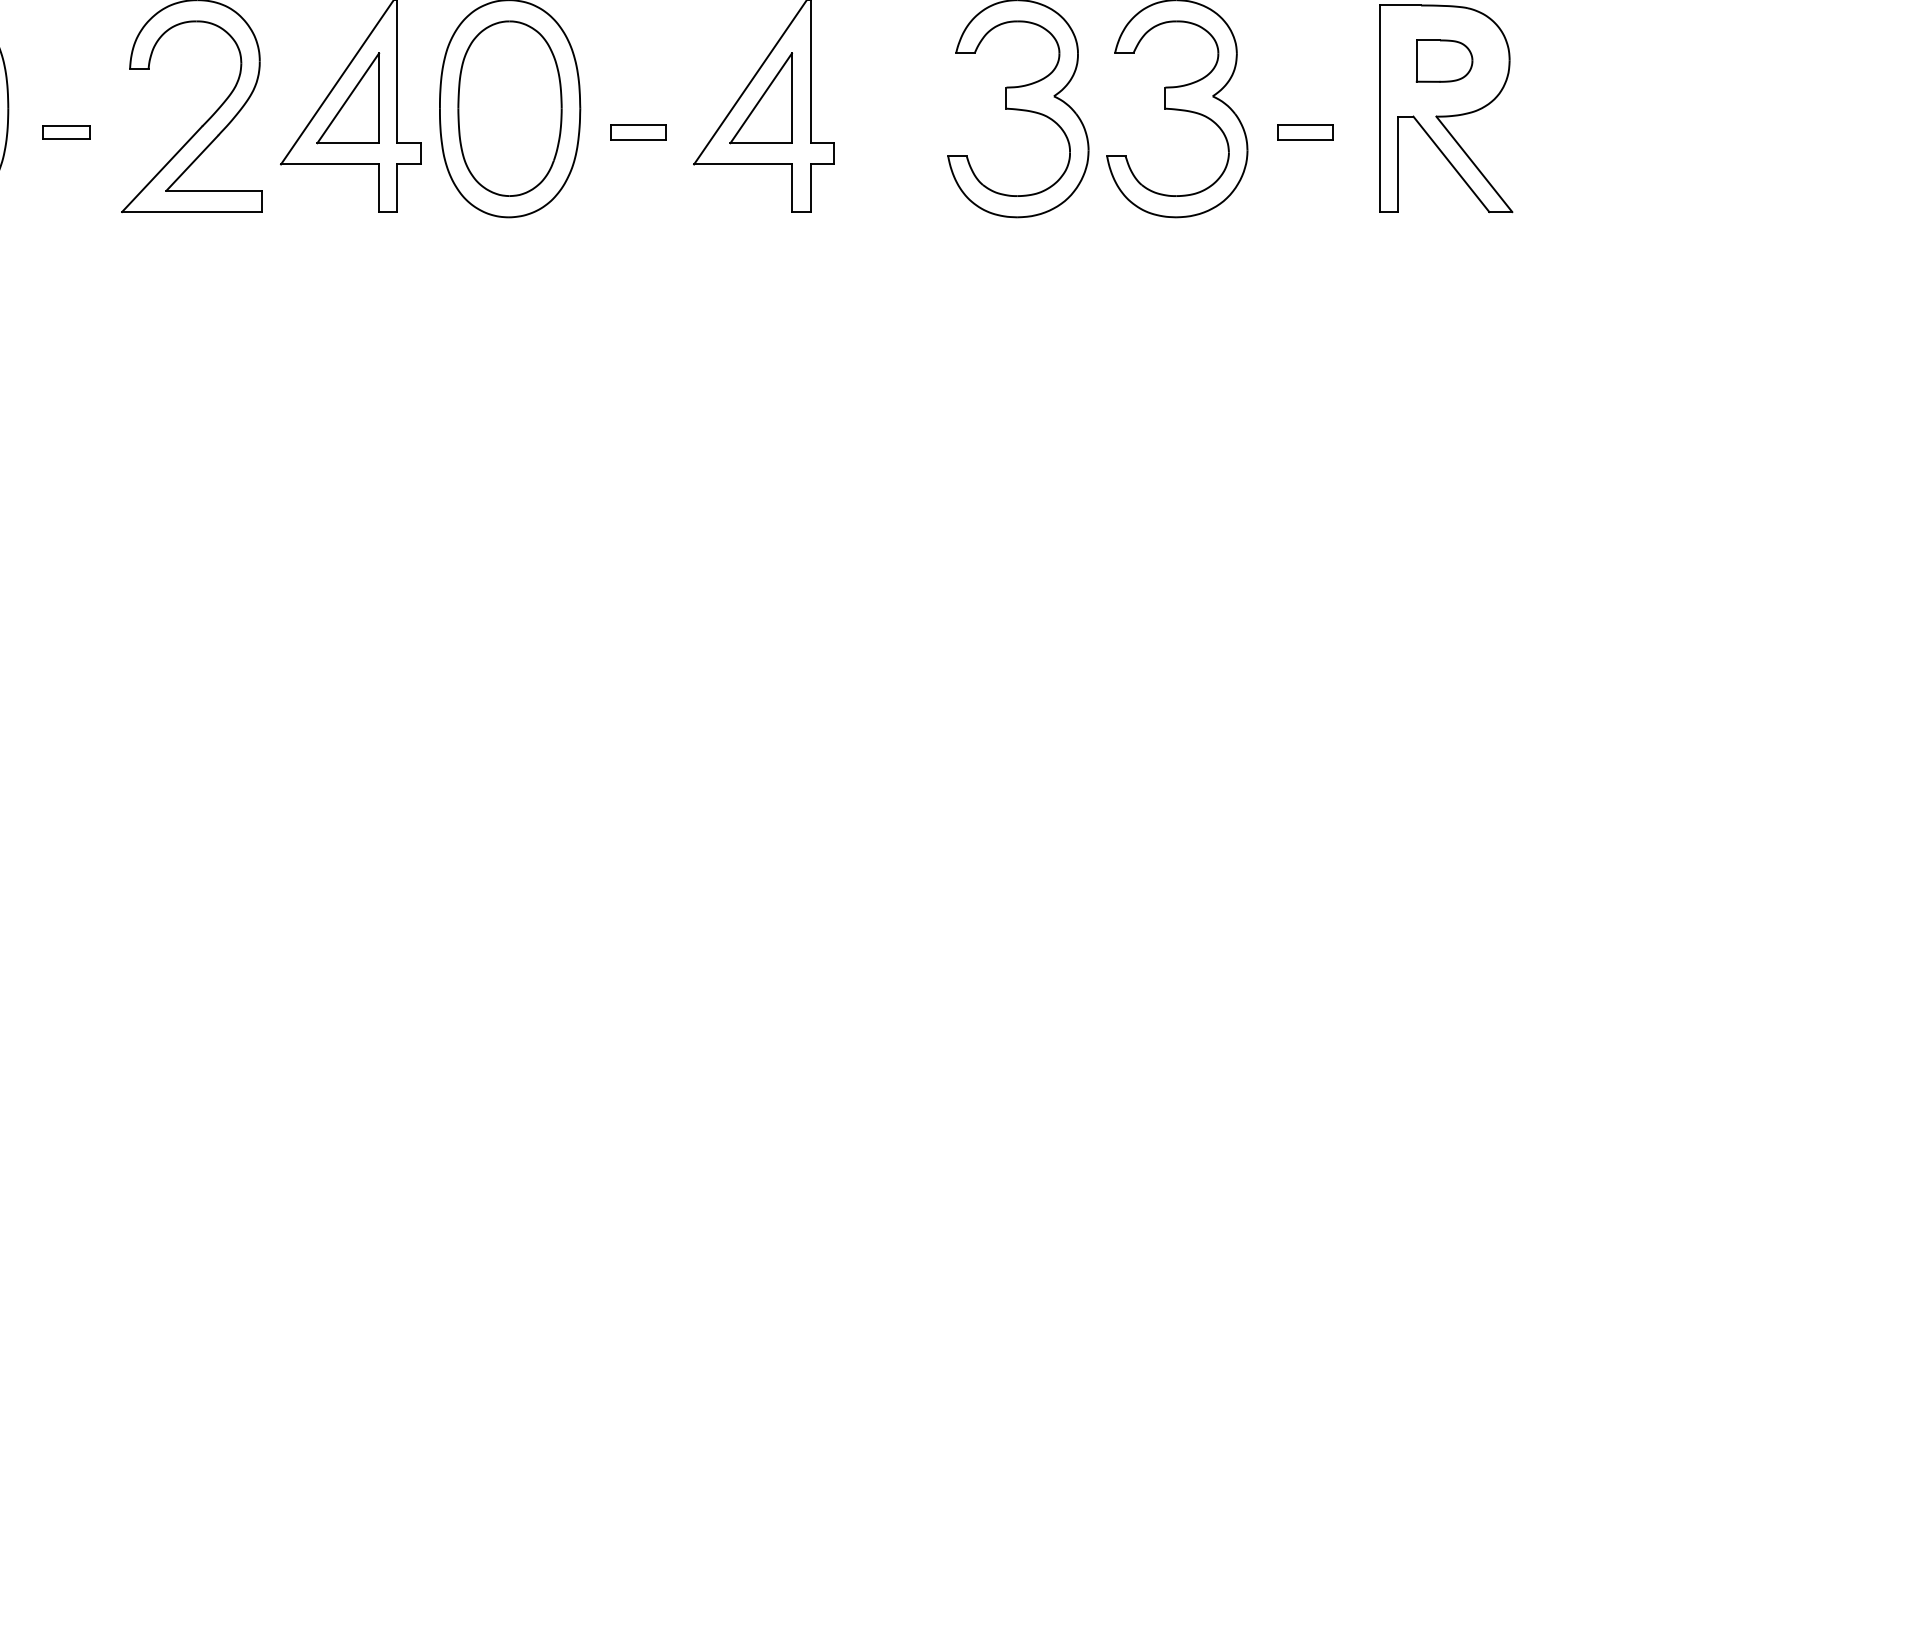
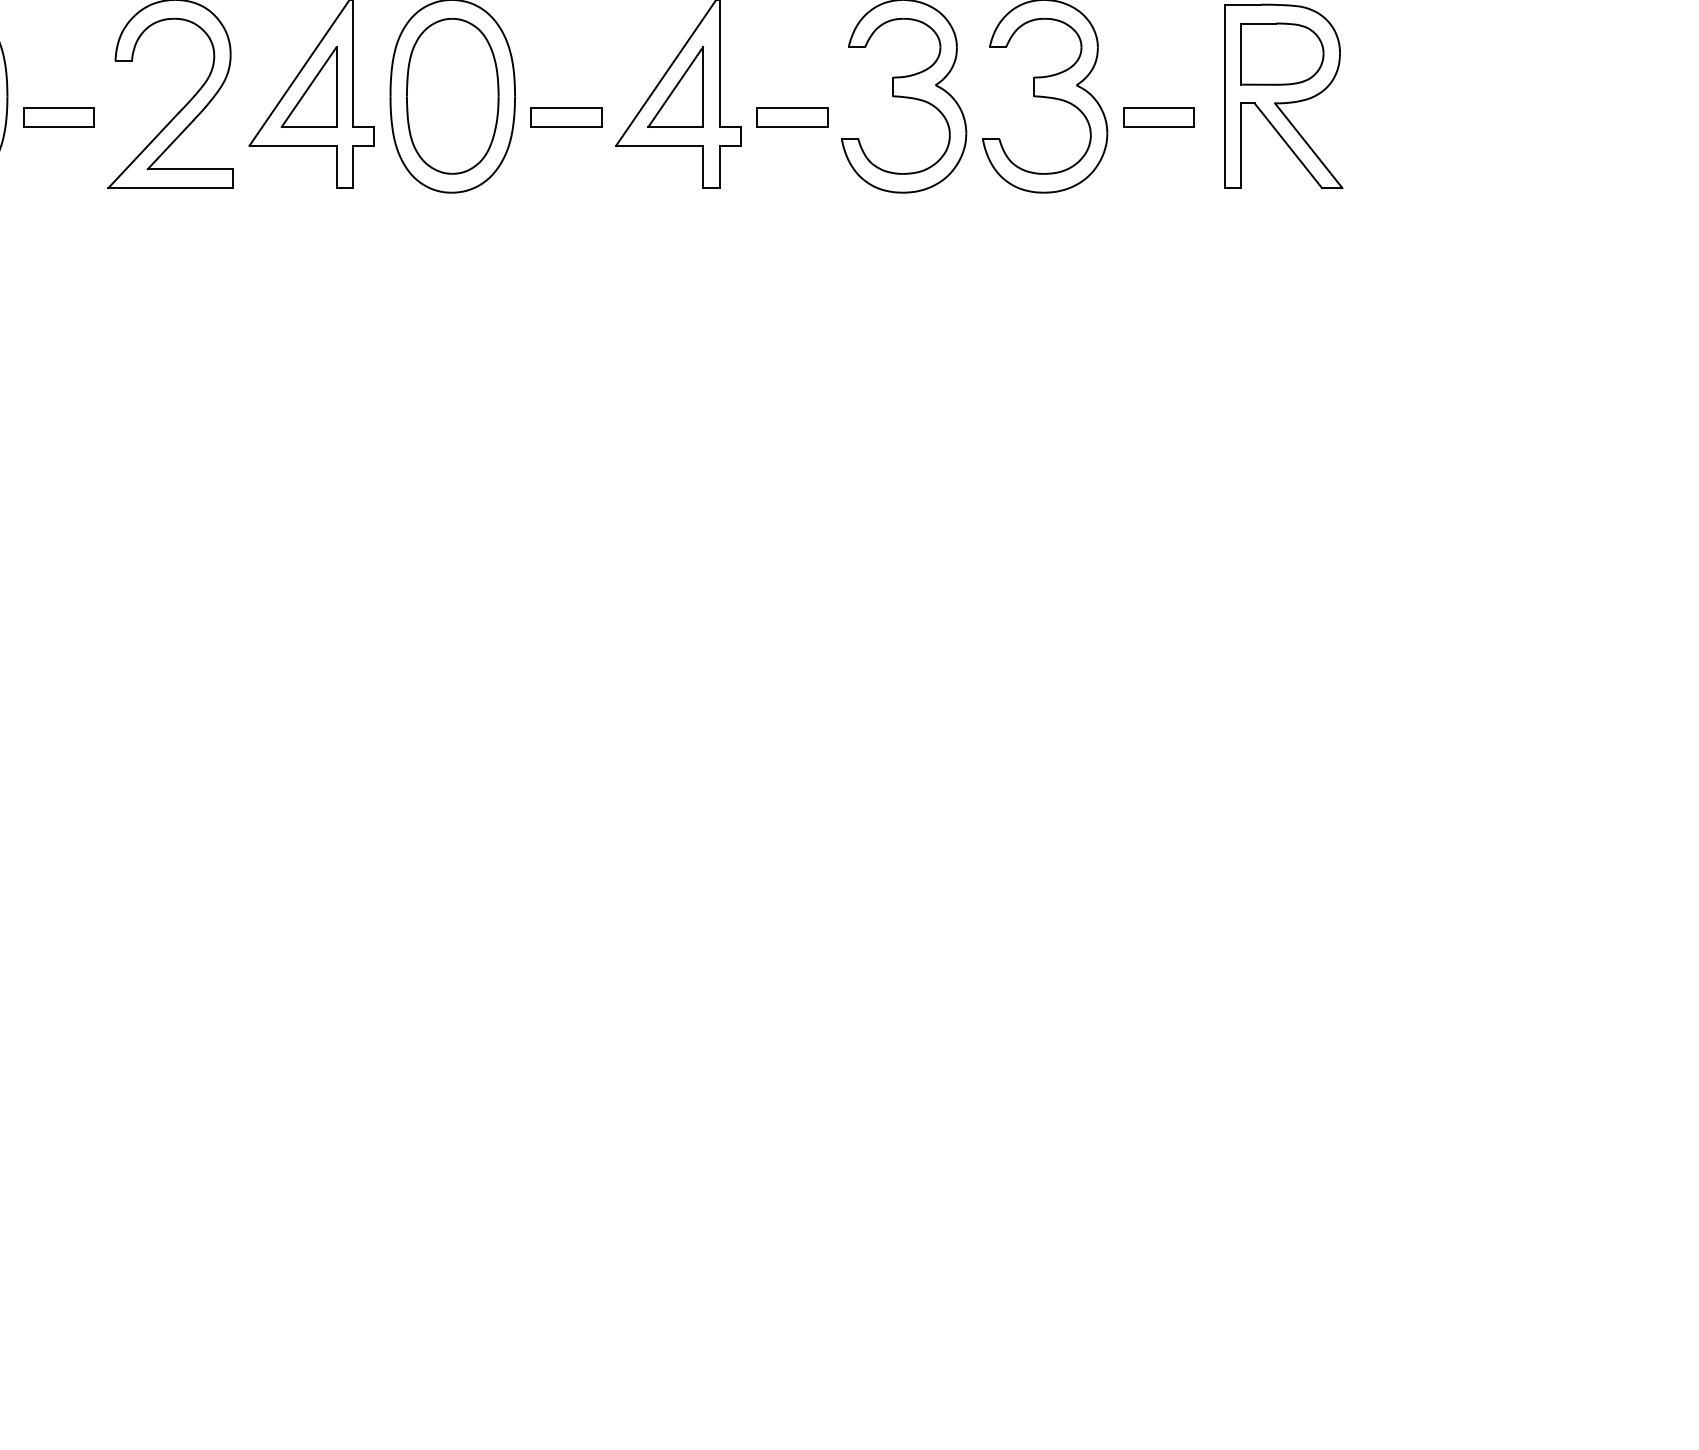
part: (1444, 60) -> (1282, 53), size x1.67
part: (66, 132) -> (59, 117), size x1.67
part: (638, 132) -> (566, 117), size x1.43
part: (892, 132) -> (792, 117), added
part: (1305, 132) -> (1158, 117), size x1.43

